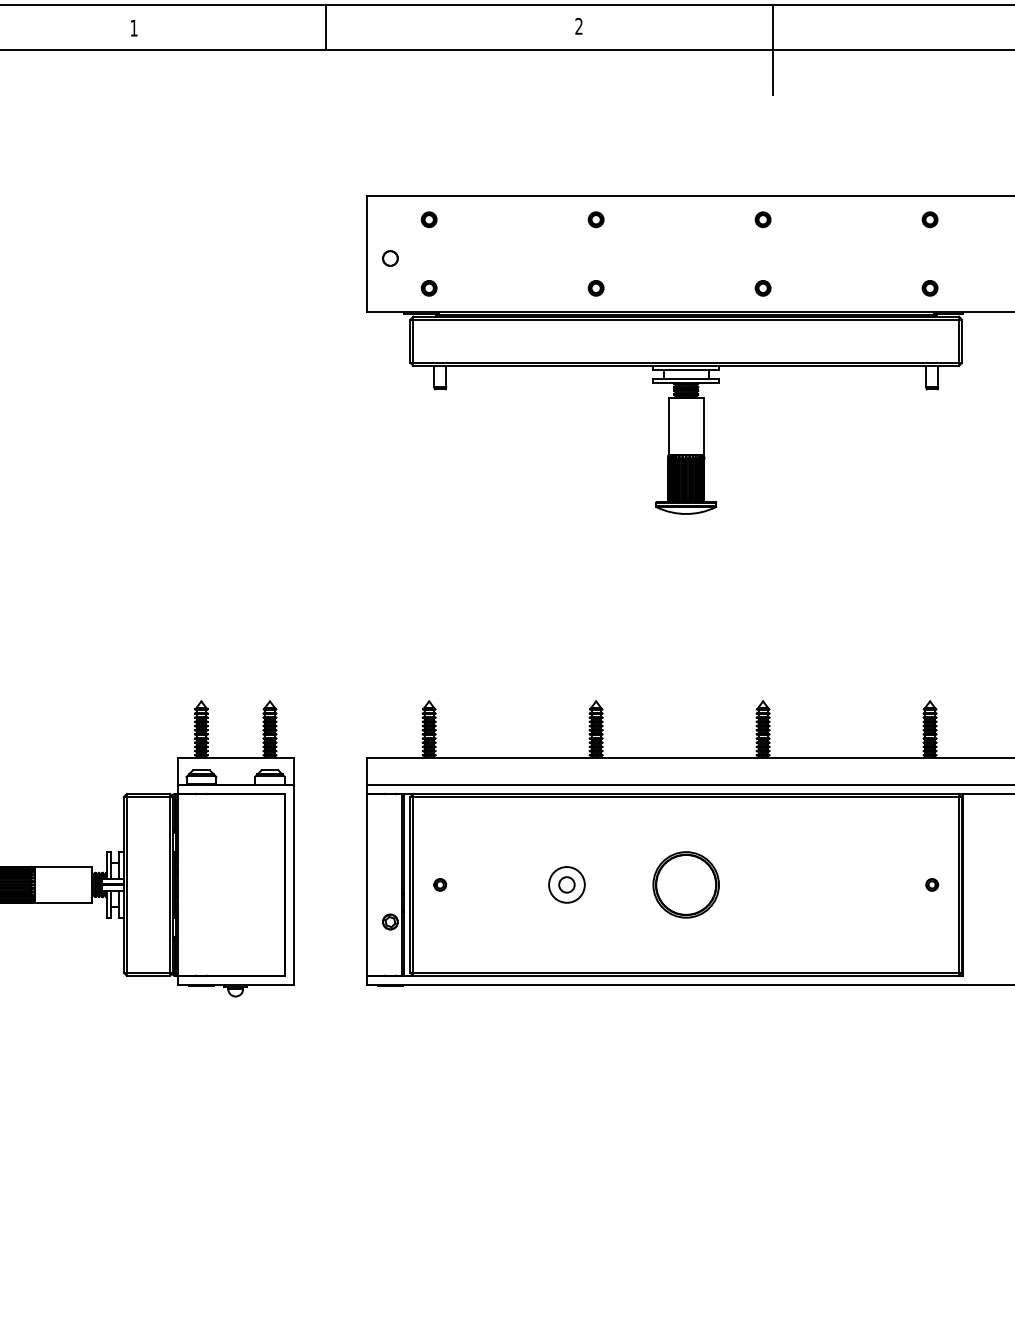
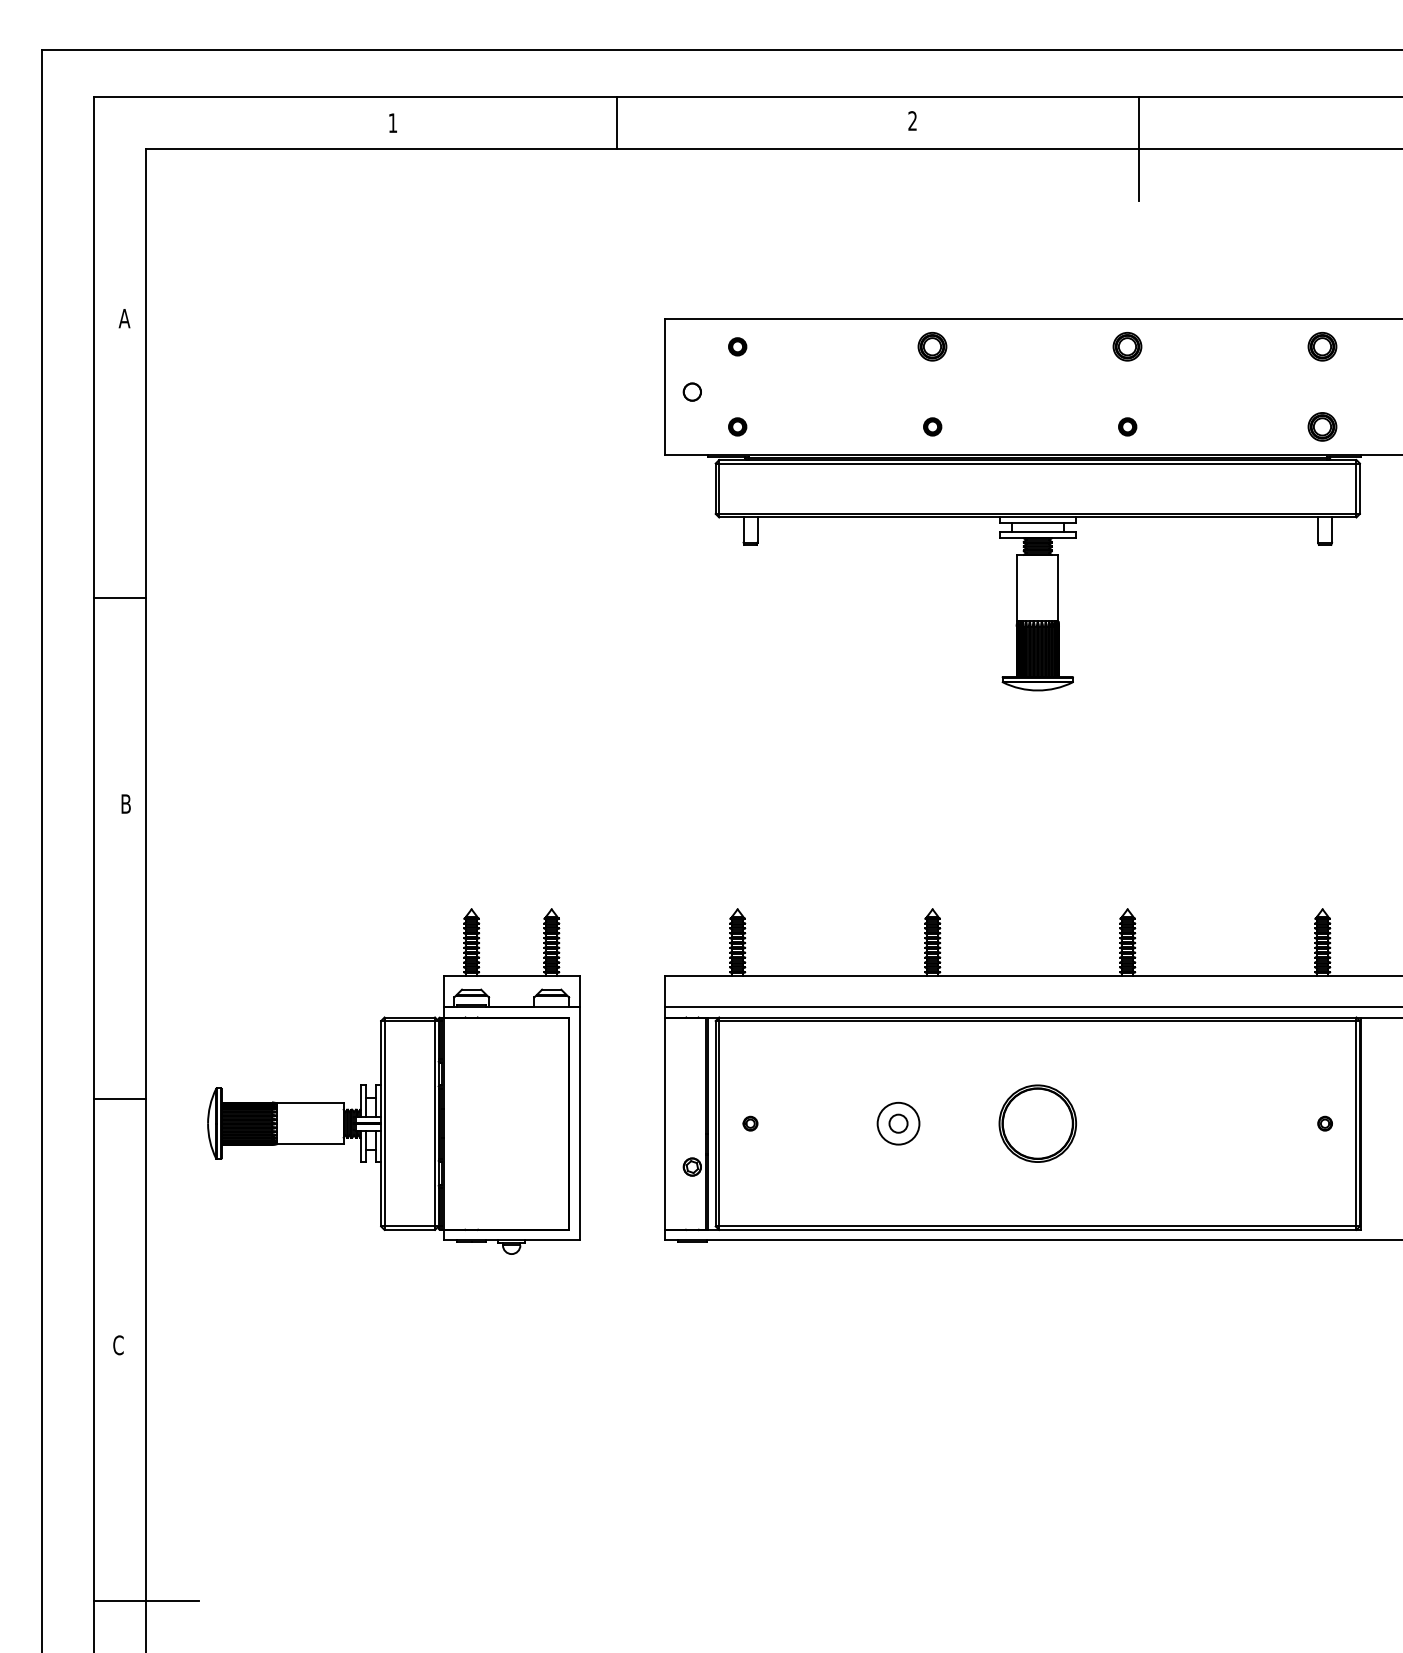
part: (596, 219) -> (932, 346), size x1.6
part: (762, 219) -> (1127, 346), size x1.6
part: (929, 219) -> (1322, 346), size x1.6
part: (929, 287) -> (1322, 426), size x1.6

